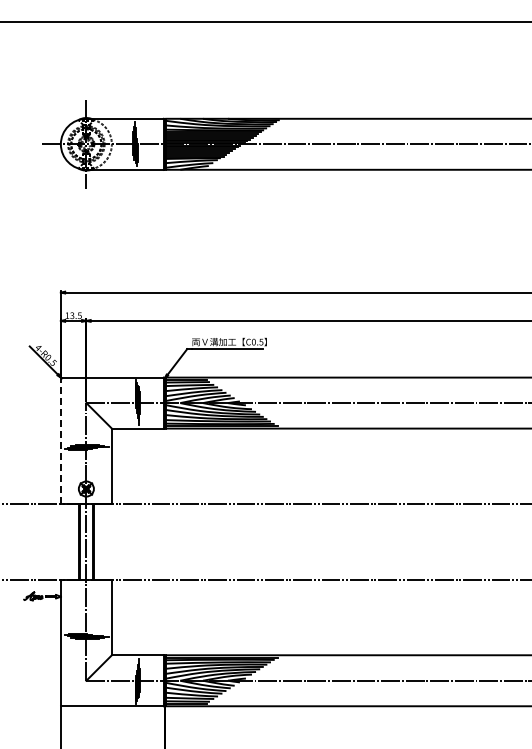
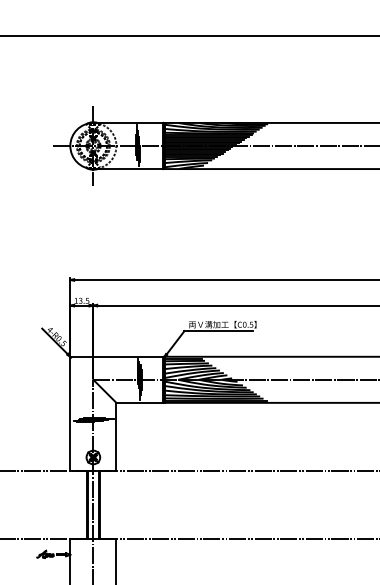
line: (60, 441) -> (69, 414), dashed -> solid

